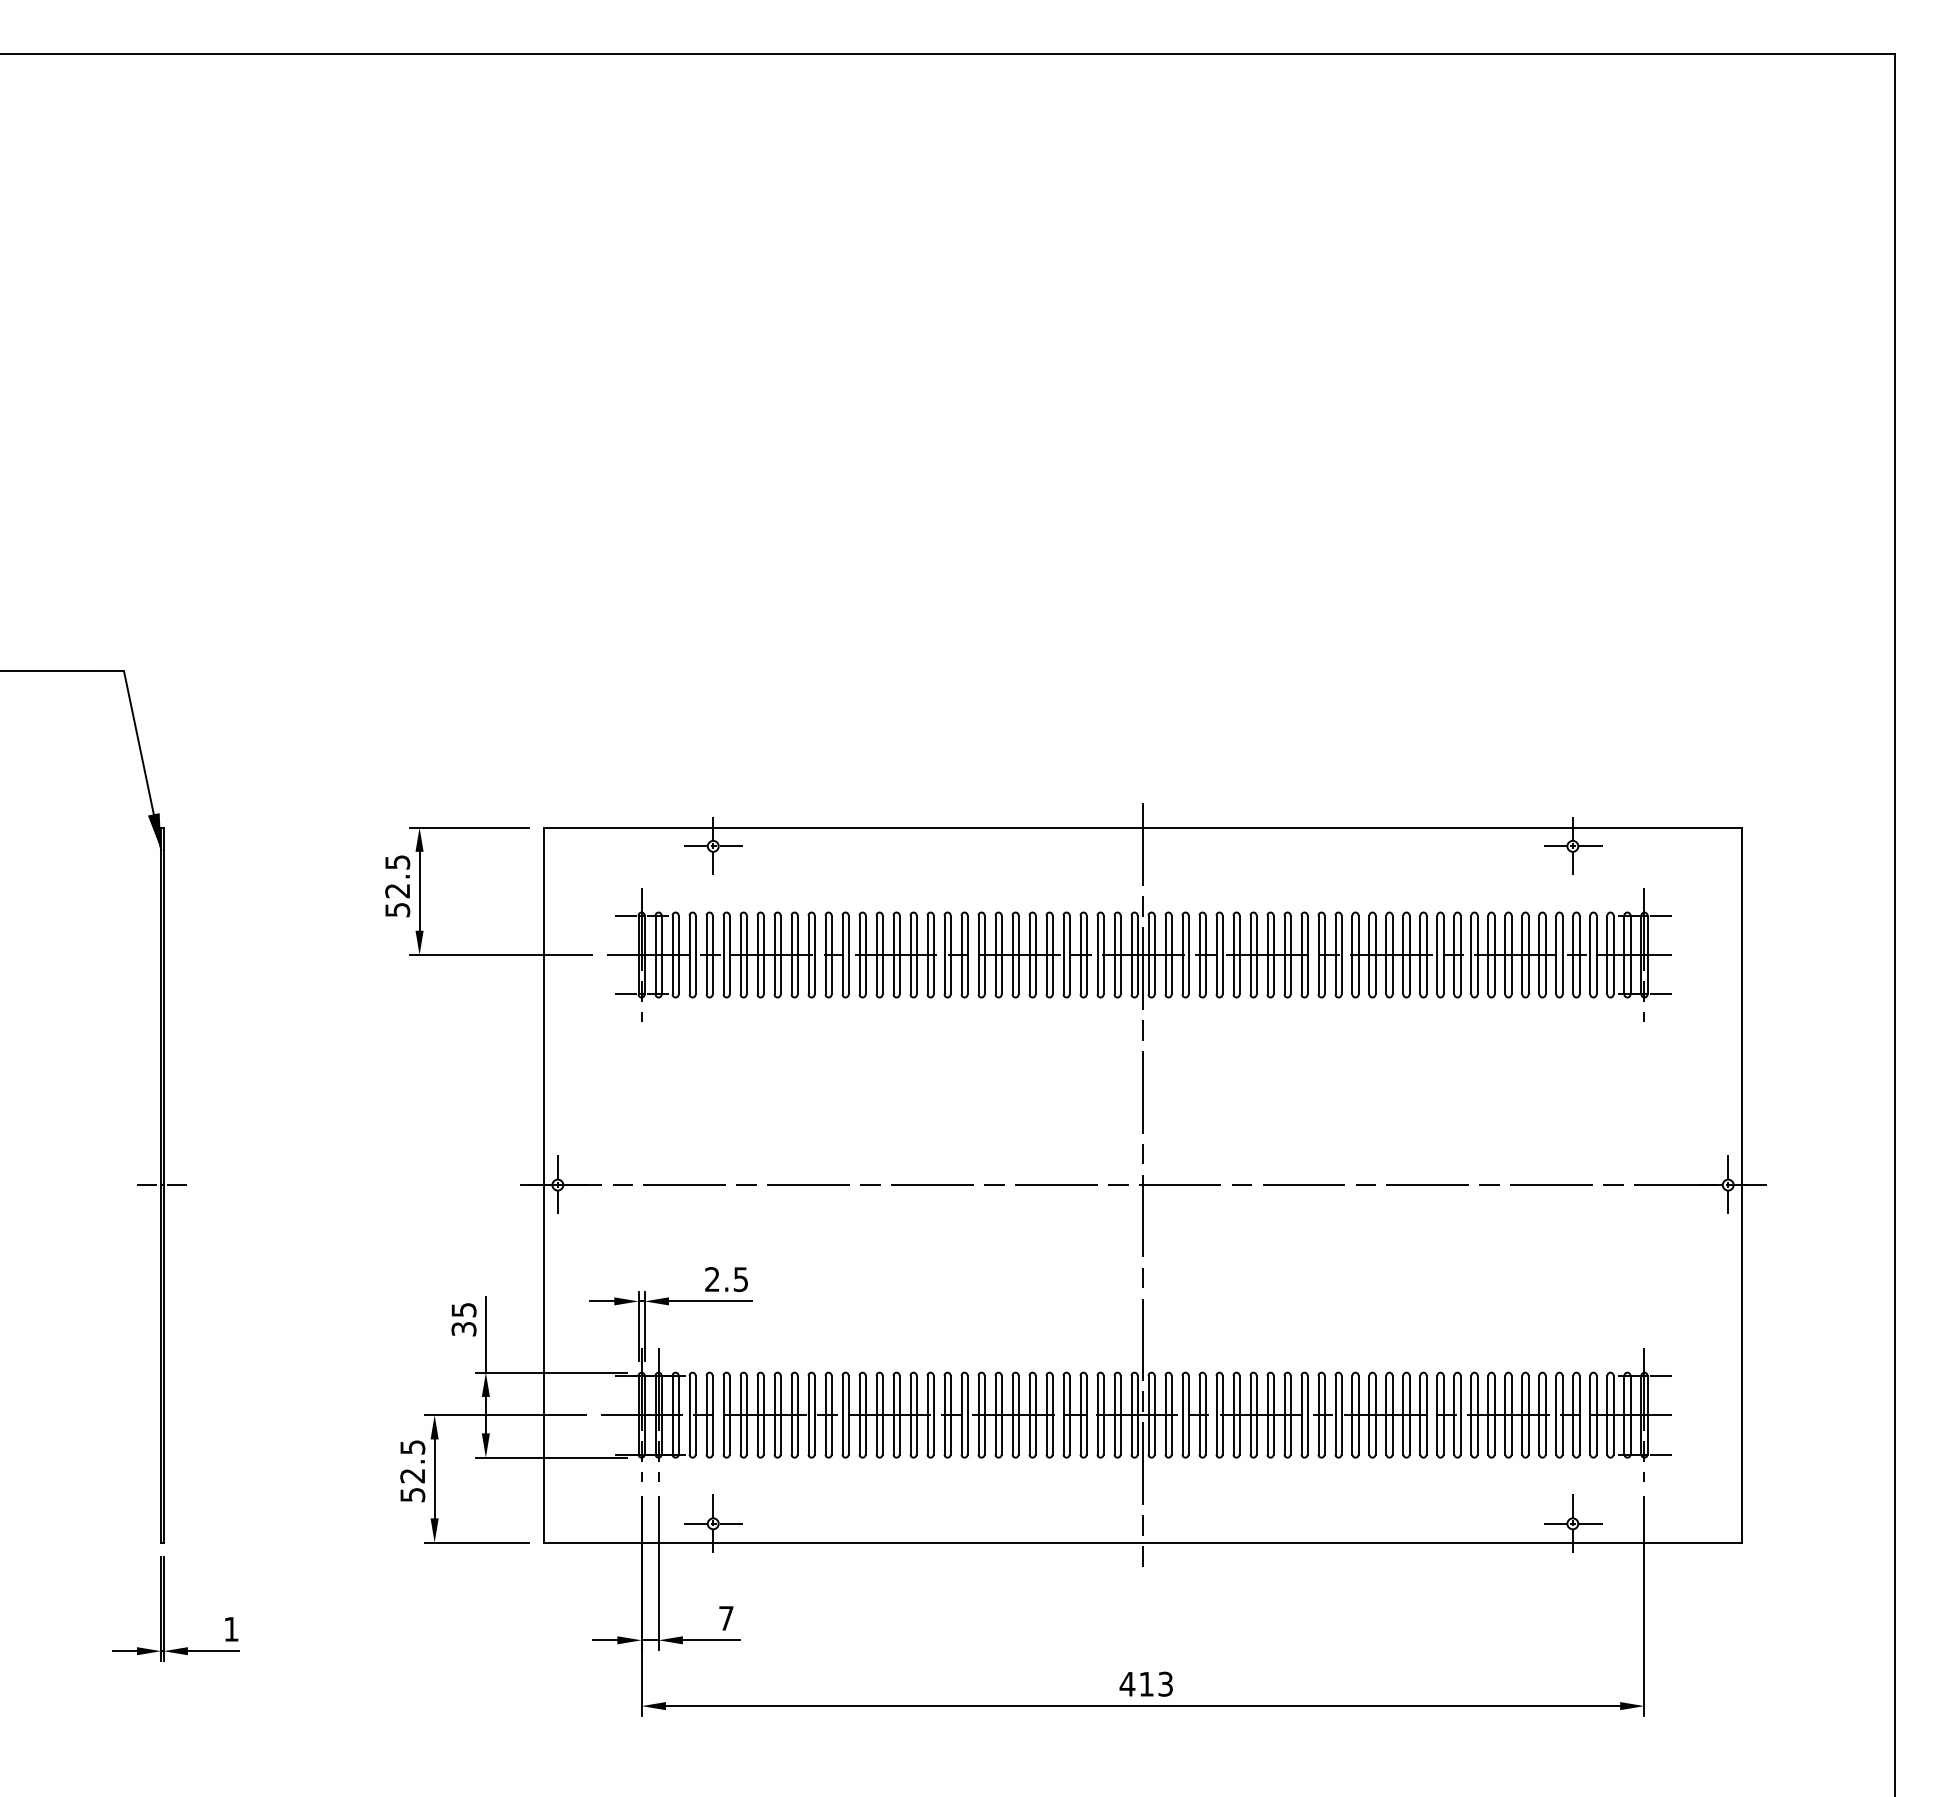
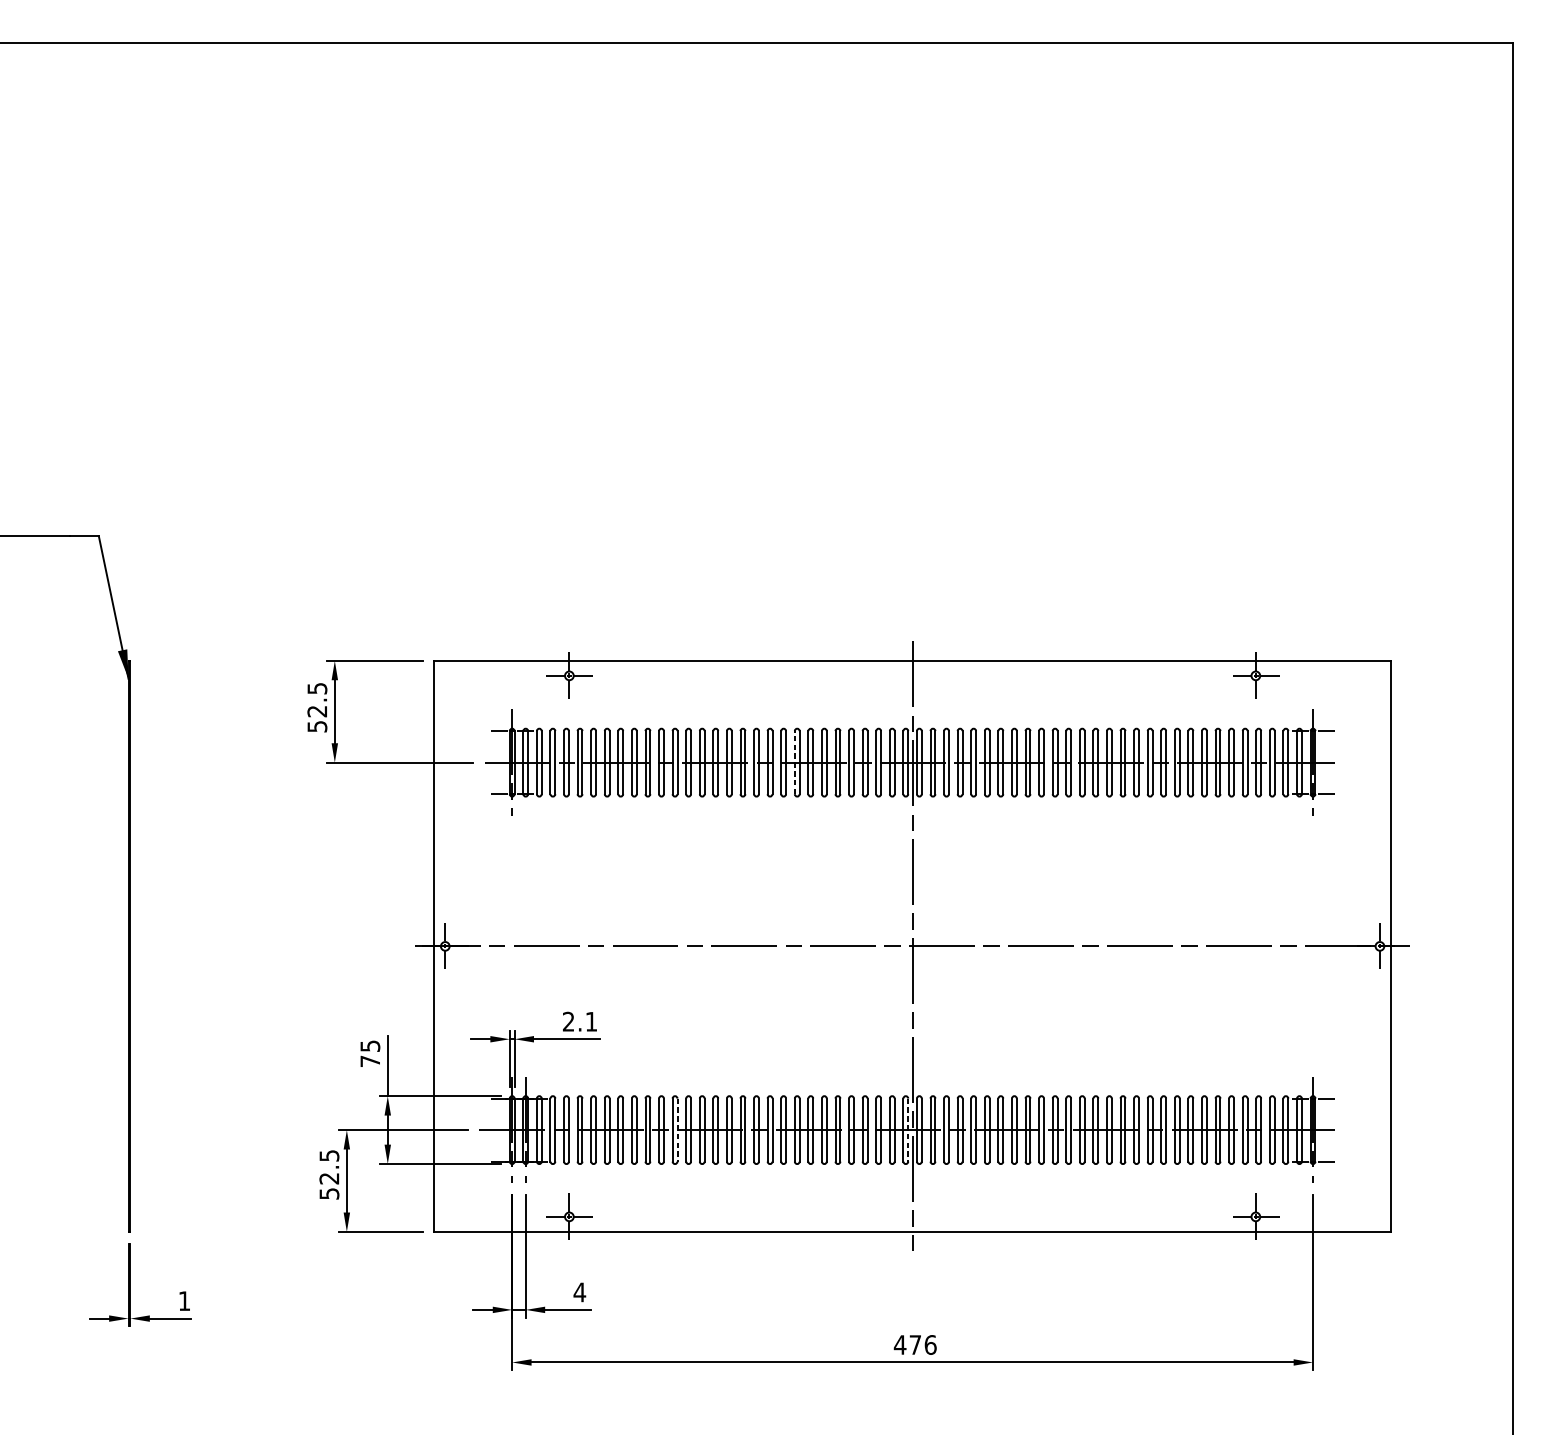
line: (995, 954) -> (794, 762), solid -> dashed
line: (161, 1185) -> (128, 946), removed
text: (740, 1279) -> (591, 1021), 2.5 -> 2.1
text: (463, 1329) -> (369, 1061), 35 -> 75
line: (848, 1415) -> (677, 1130), solid -> dashed
line: (1137, 1415) -> (908, 1130), solid -> dashed
text: (726, 1618) -> (579, 1292), 7 -> 4
text: (1156, 1683) -> (923, 1344), 413 -> 476

